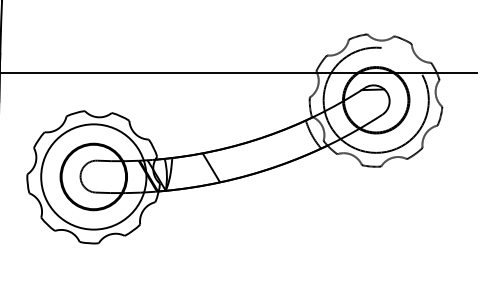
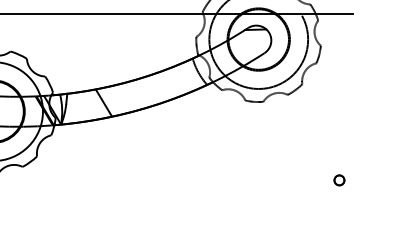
part: (461, 250) -> (338, 180), added

